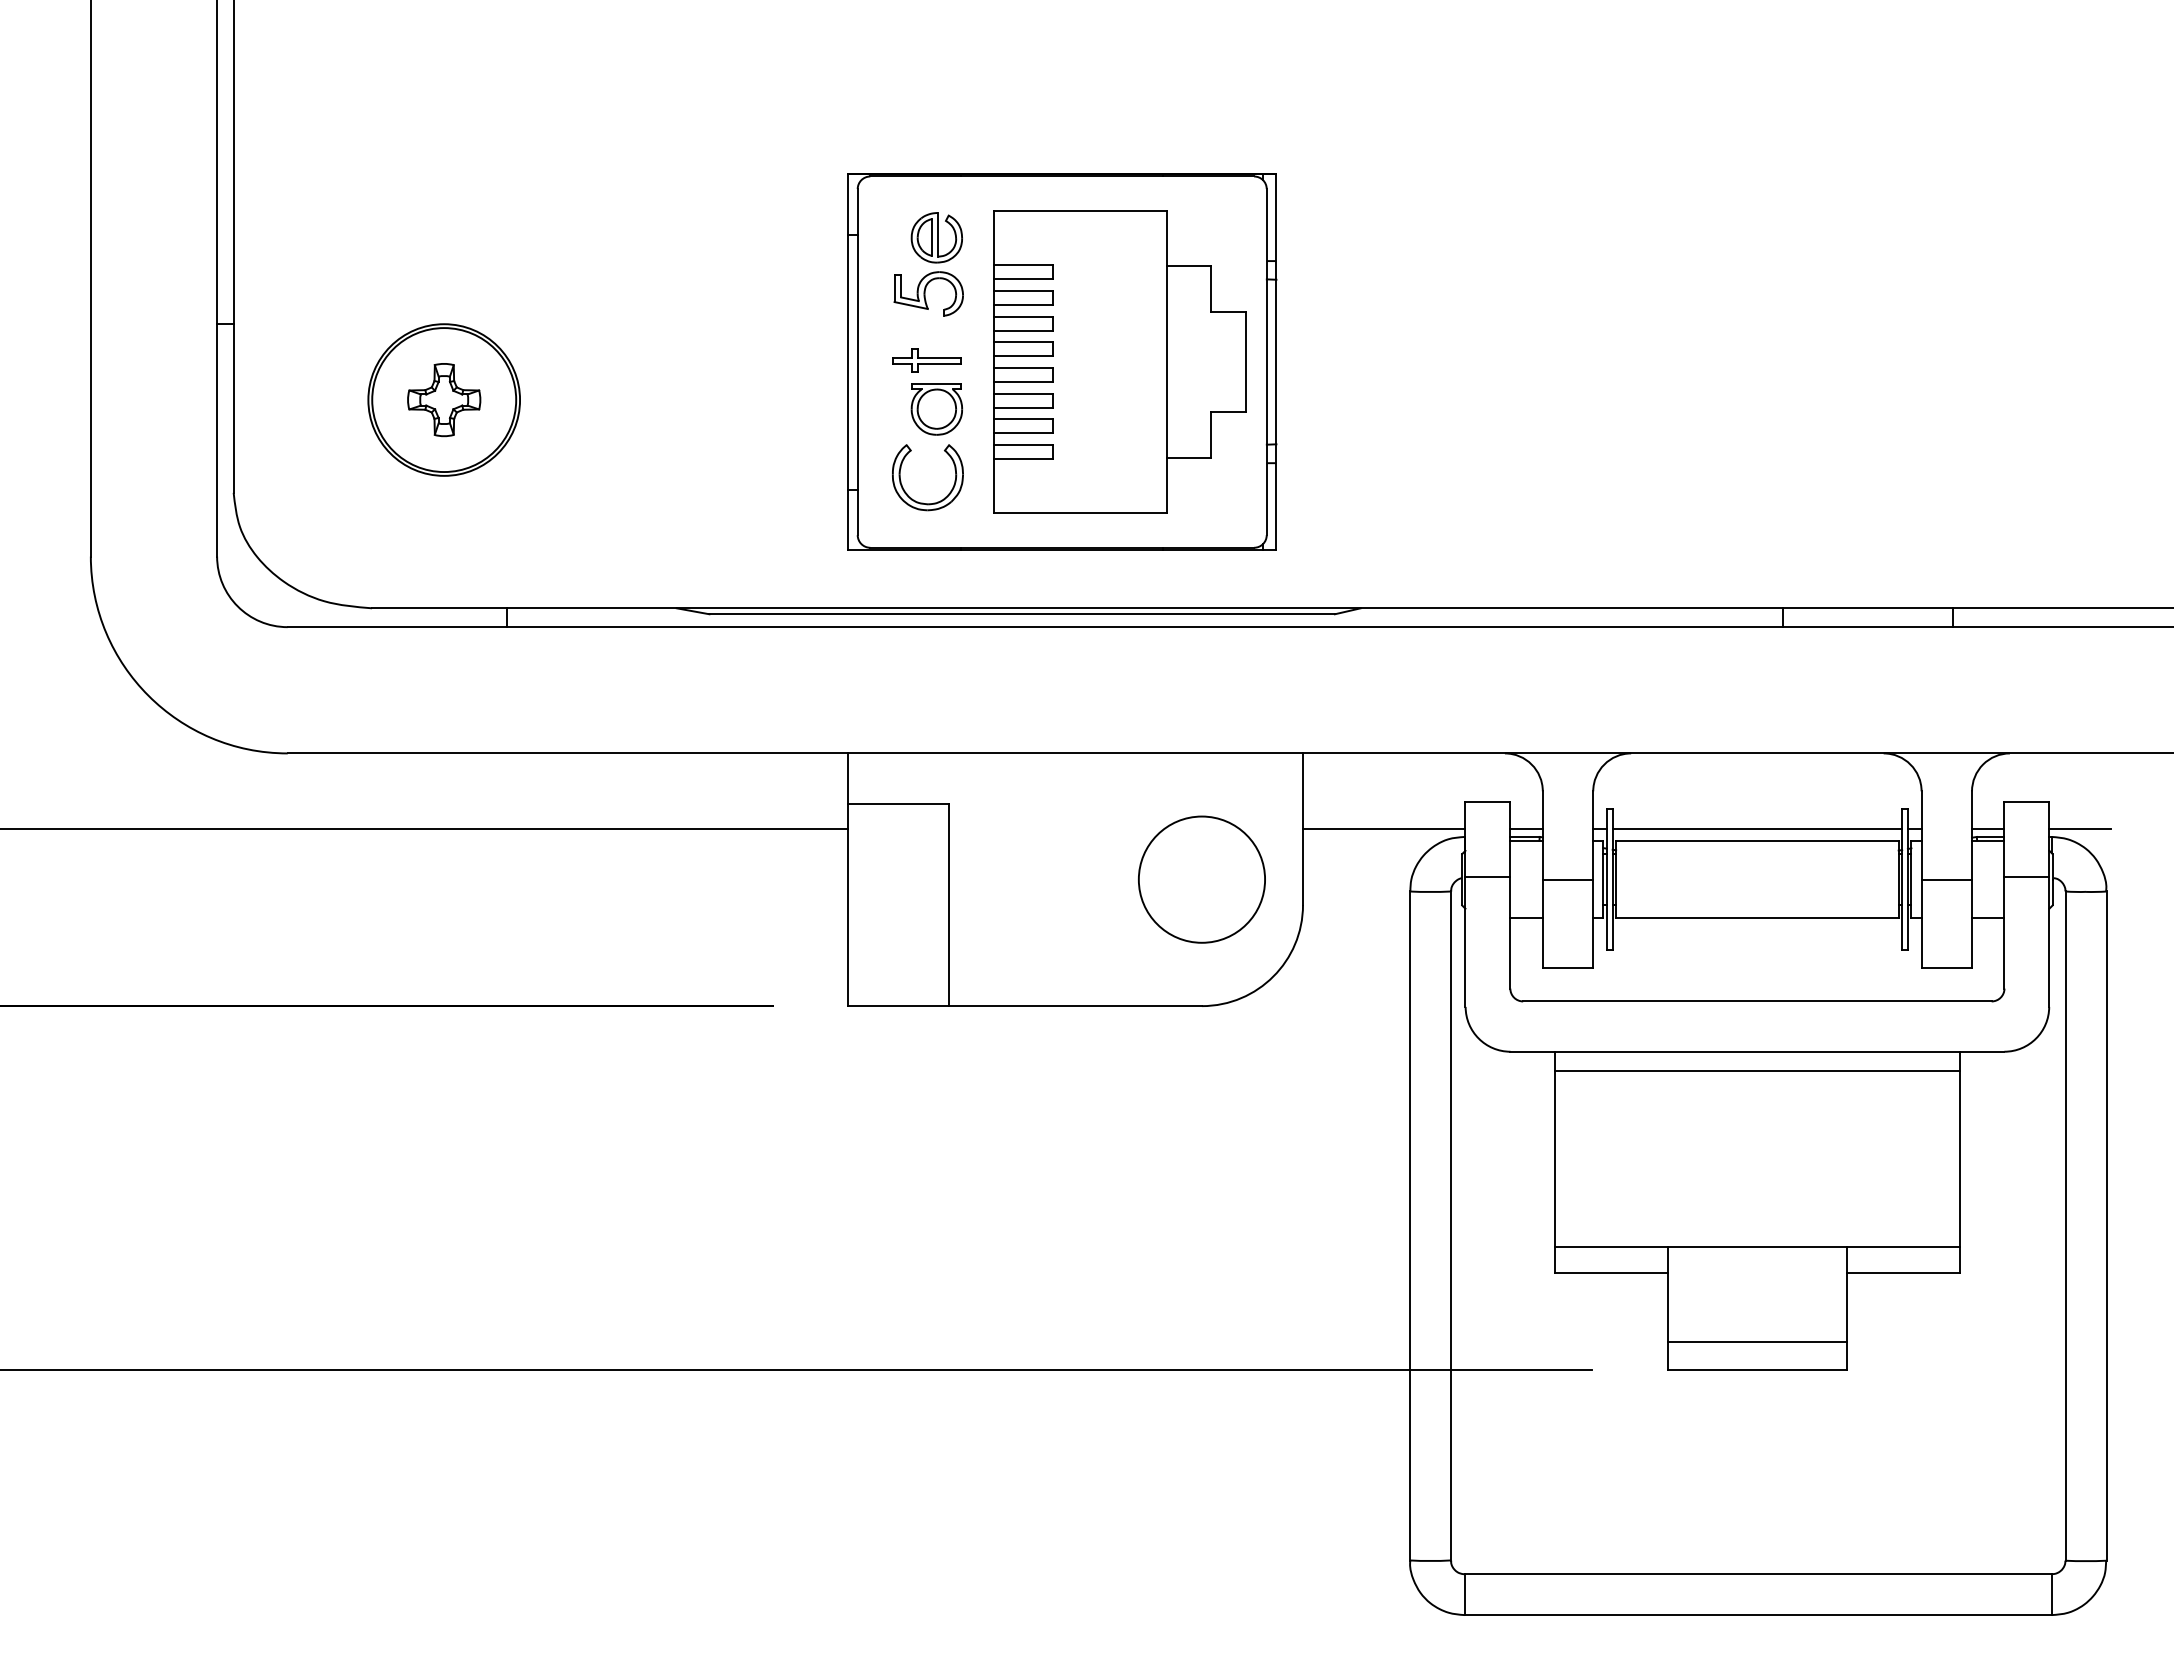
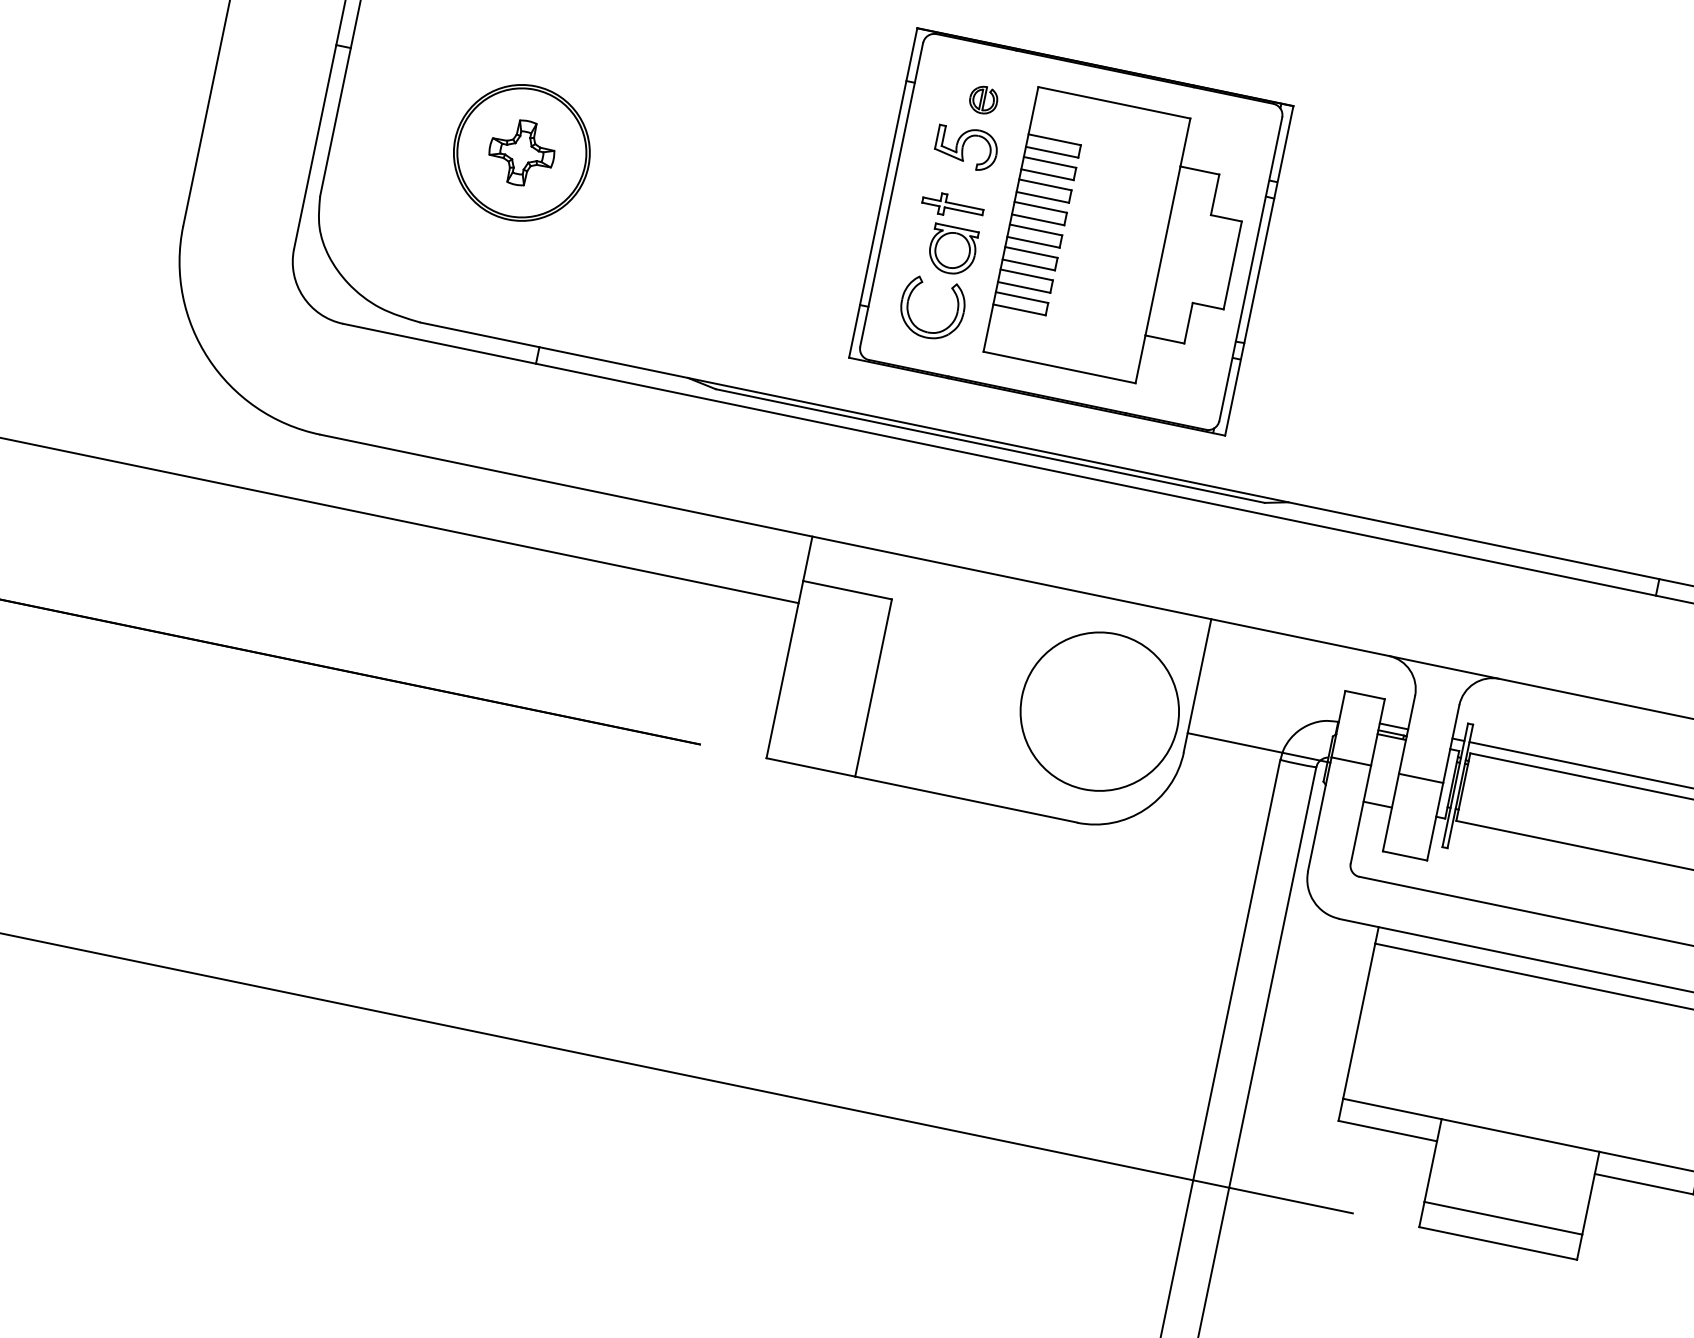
part: (936, 237) -> (983, 99), size x0.6
line: (1383, 829) -> (1258, 748), moved
circle: (1201, 879) -> (1099, 711), size x1.4

